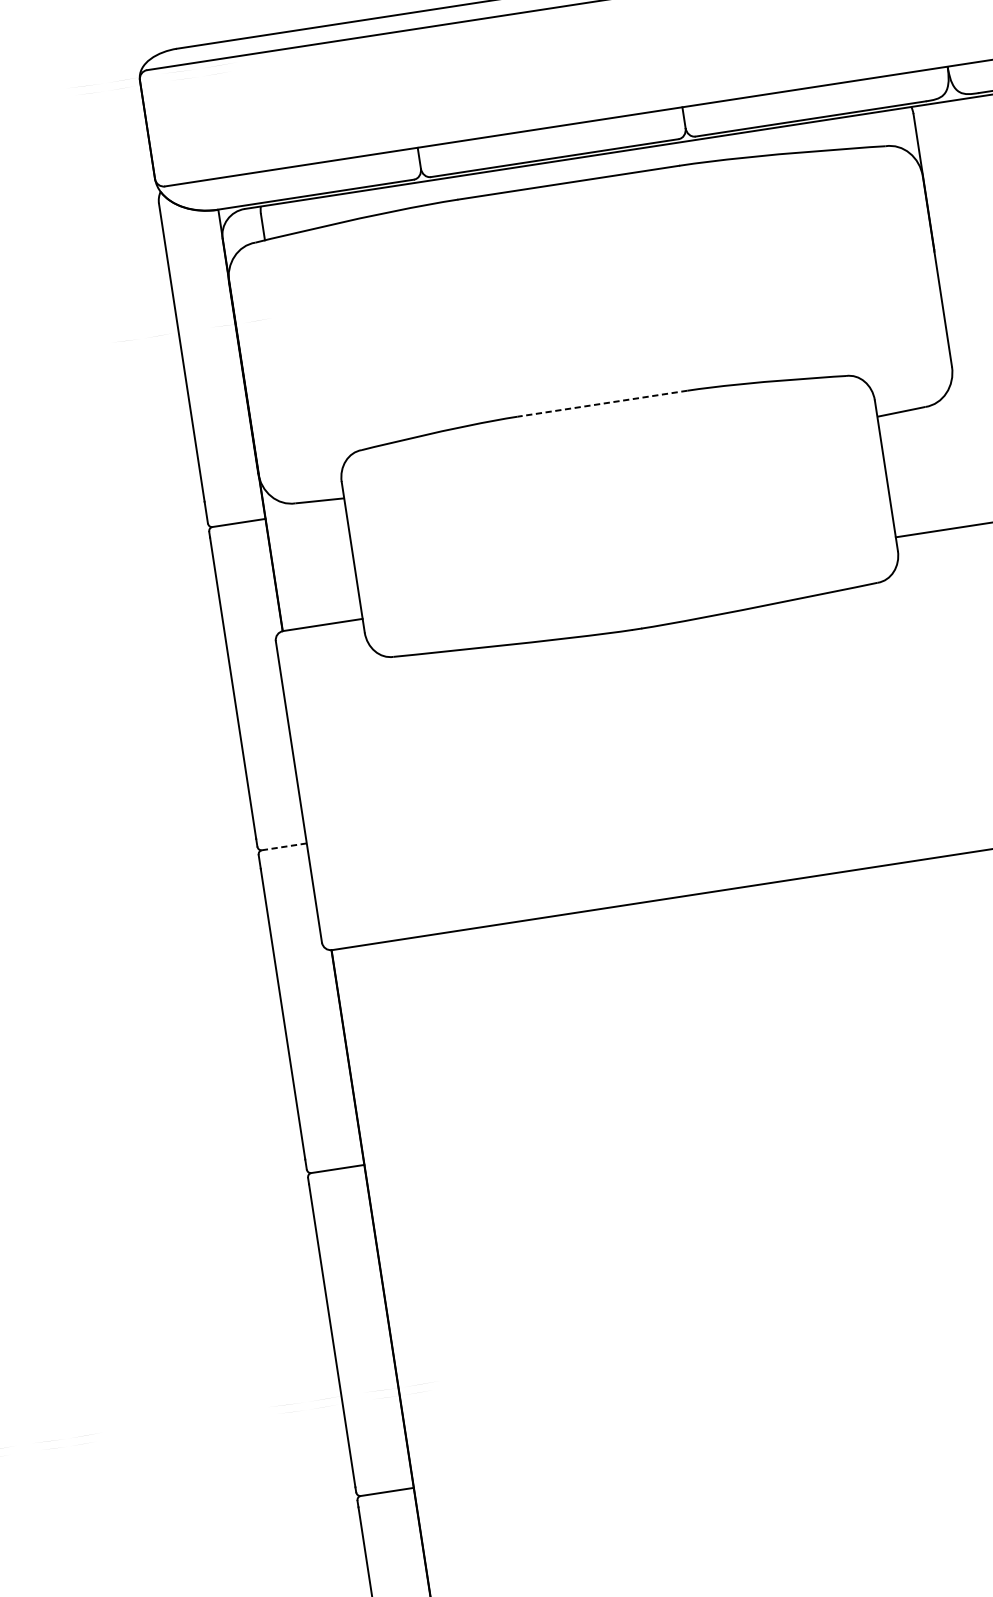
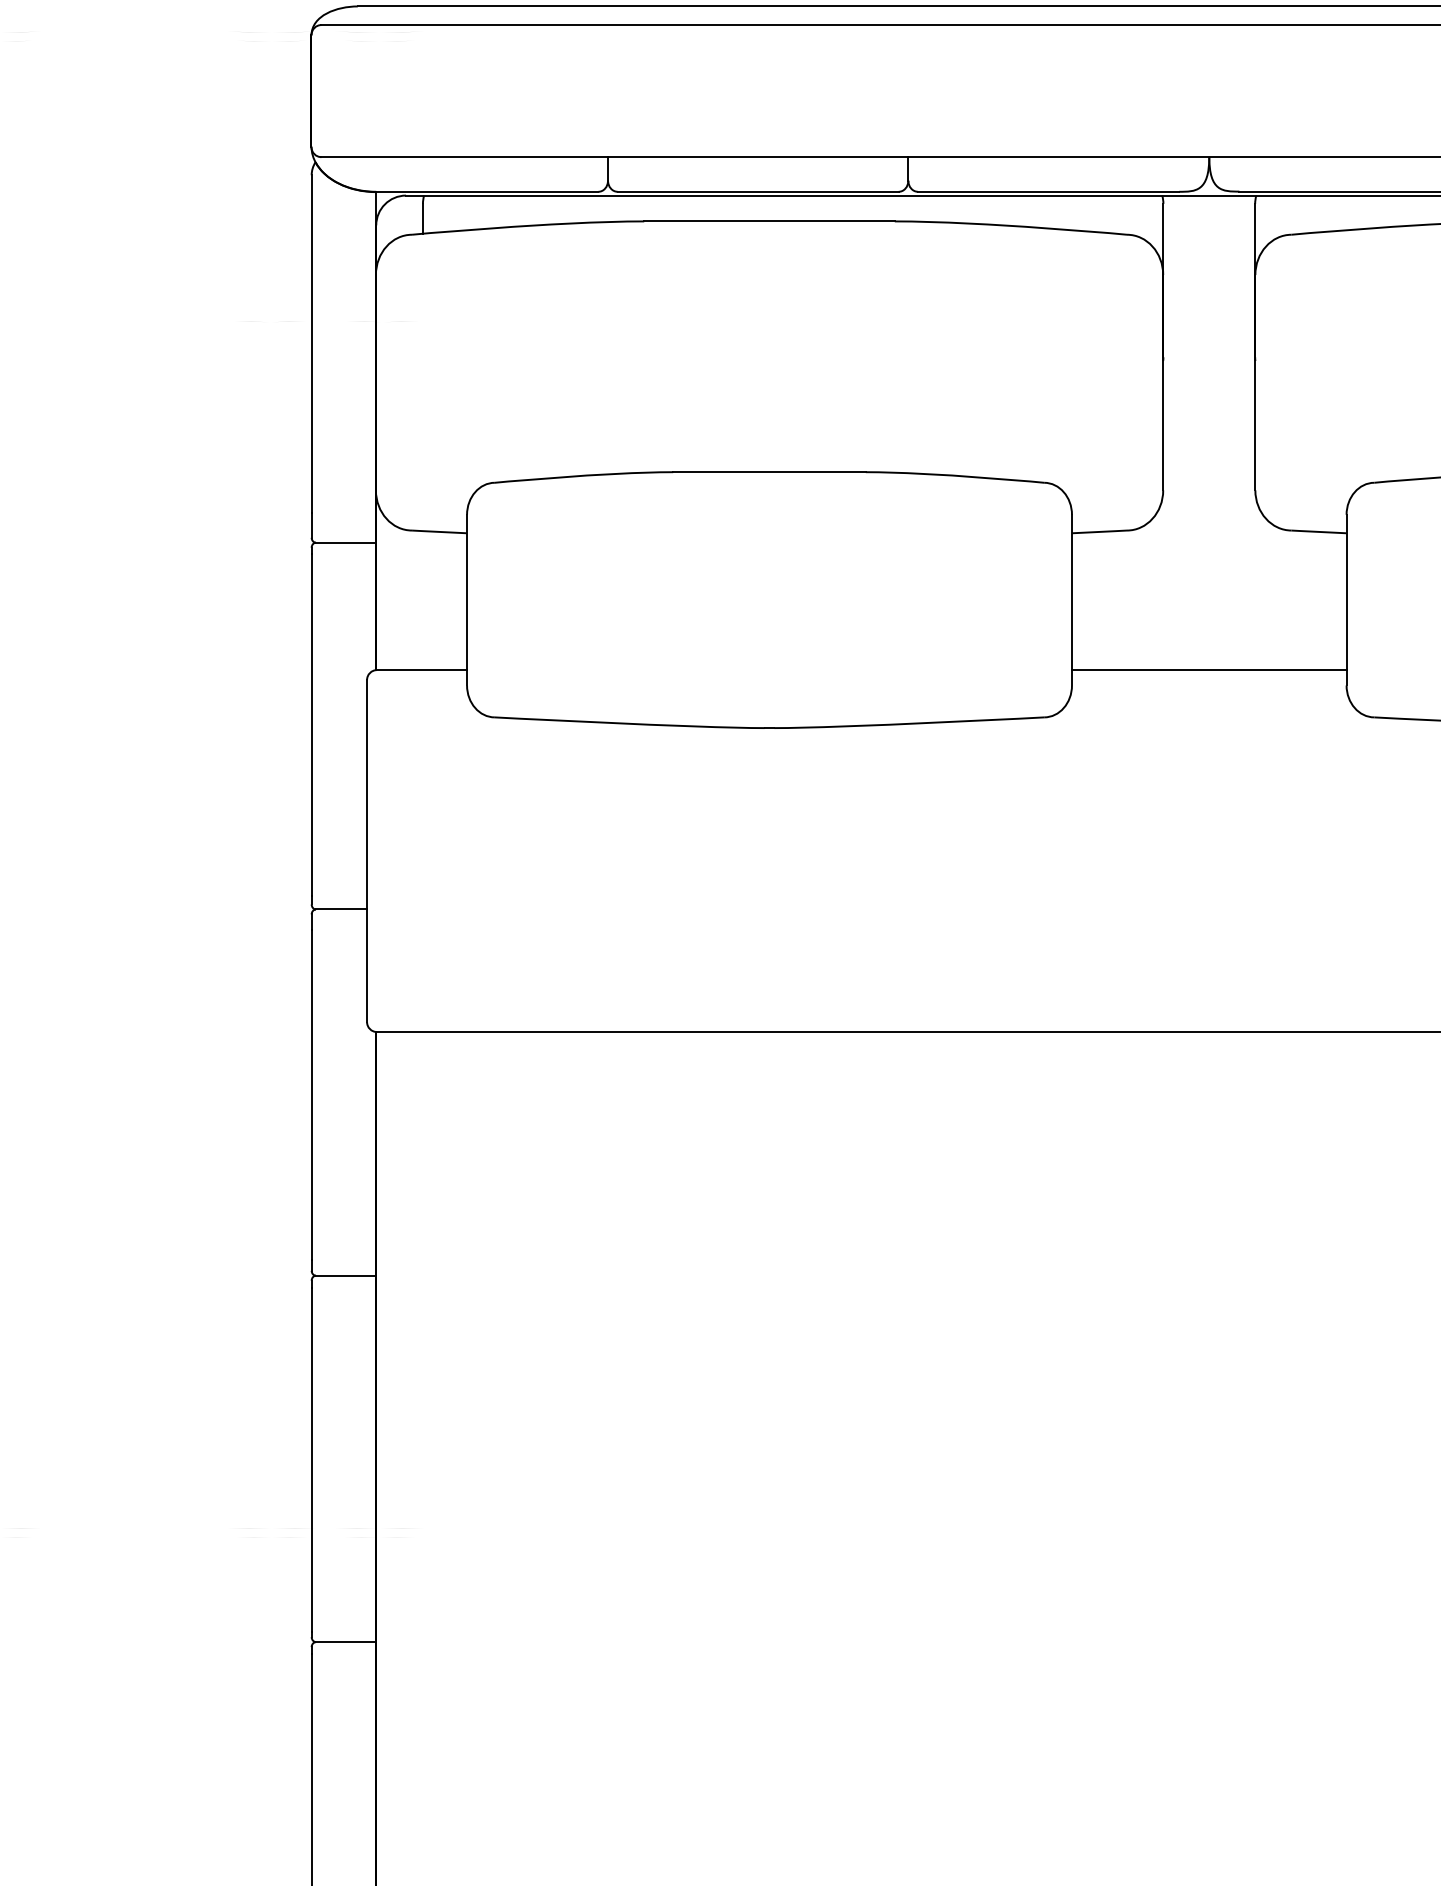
line: (602, 403) -> (769, 472), dashed -> solid
line: (284, 846) -> (341, 909), dashed -> solid

